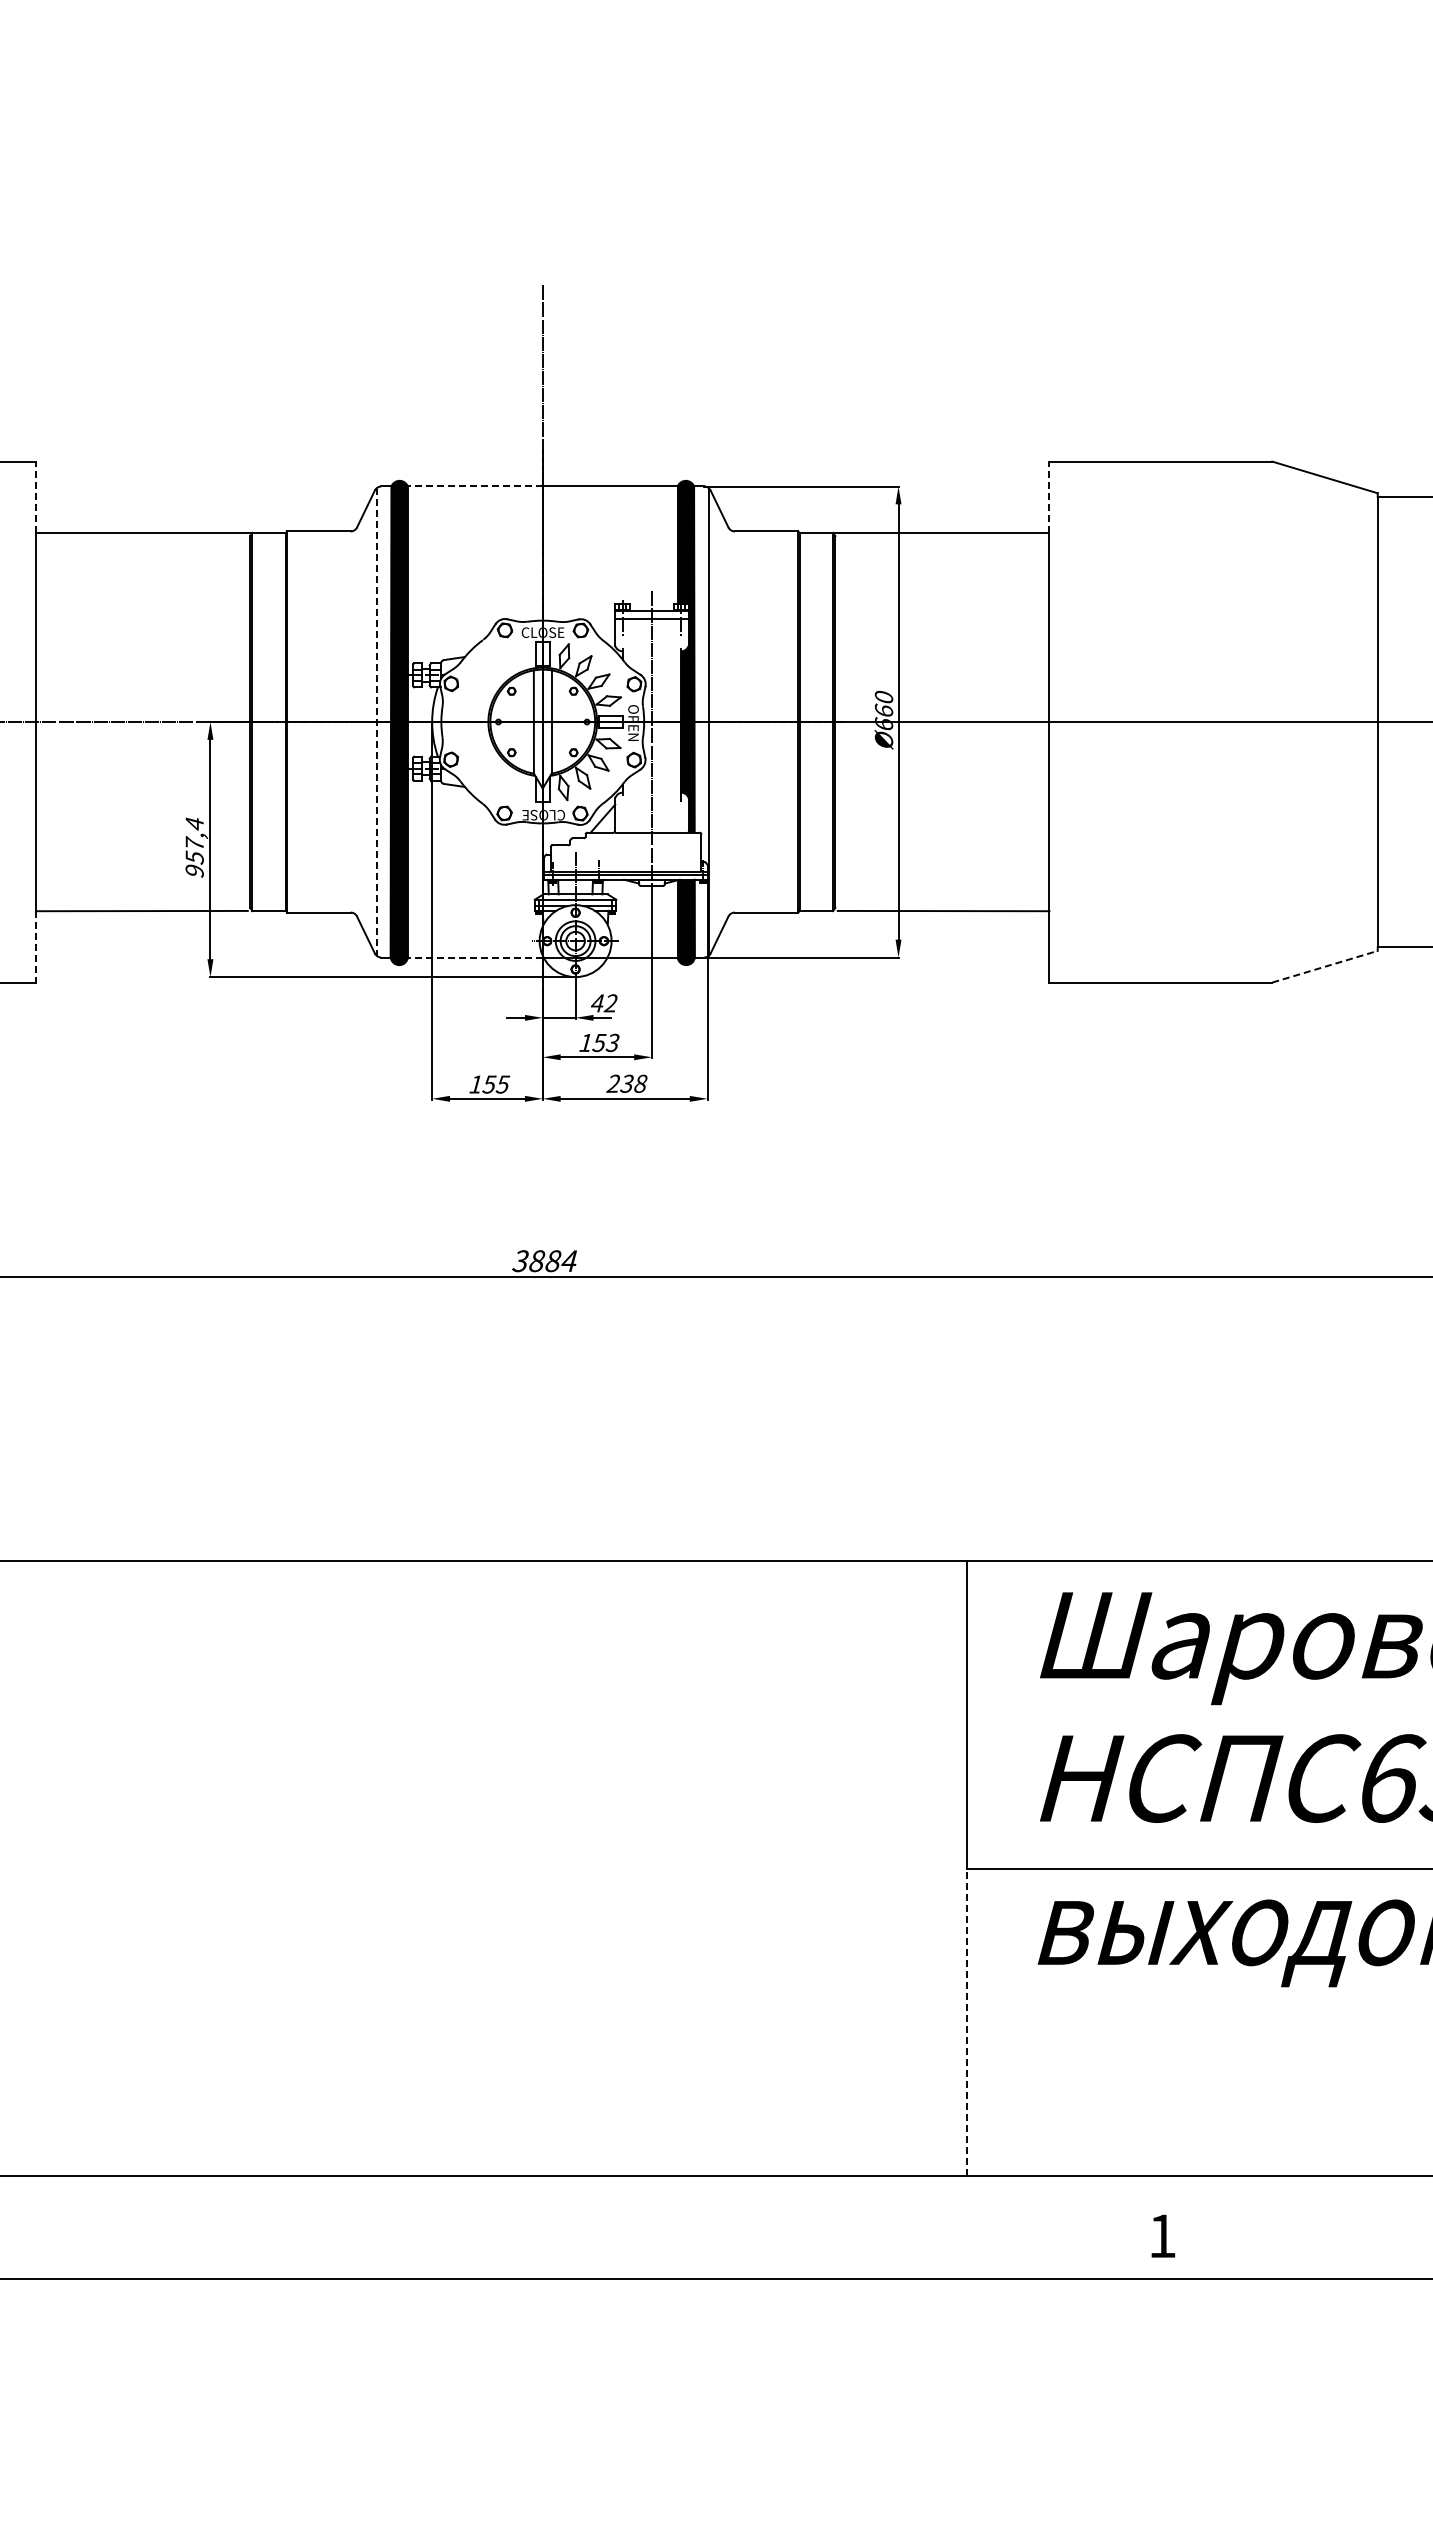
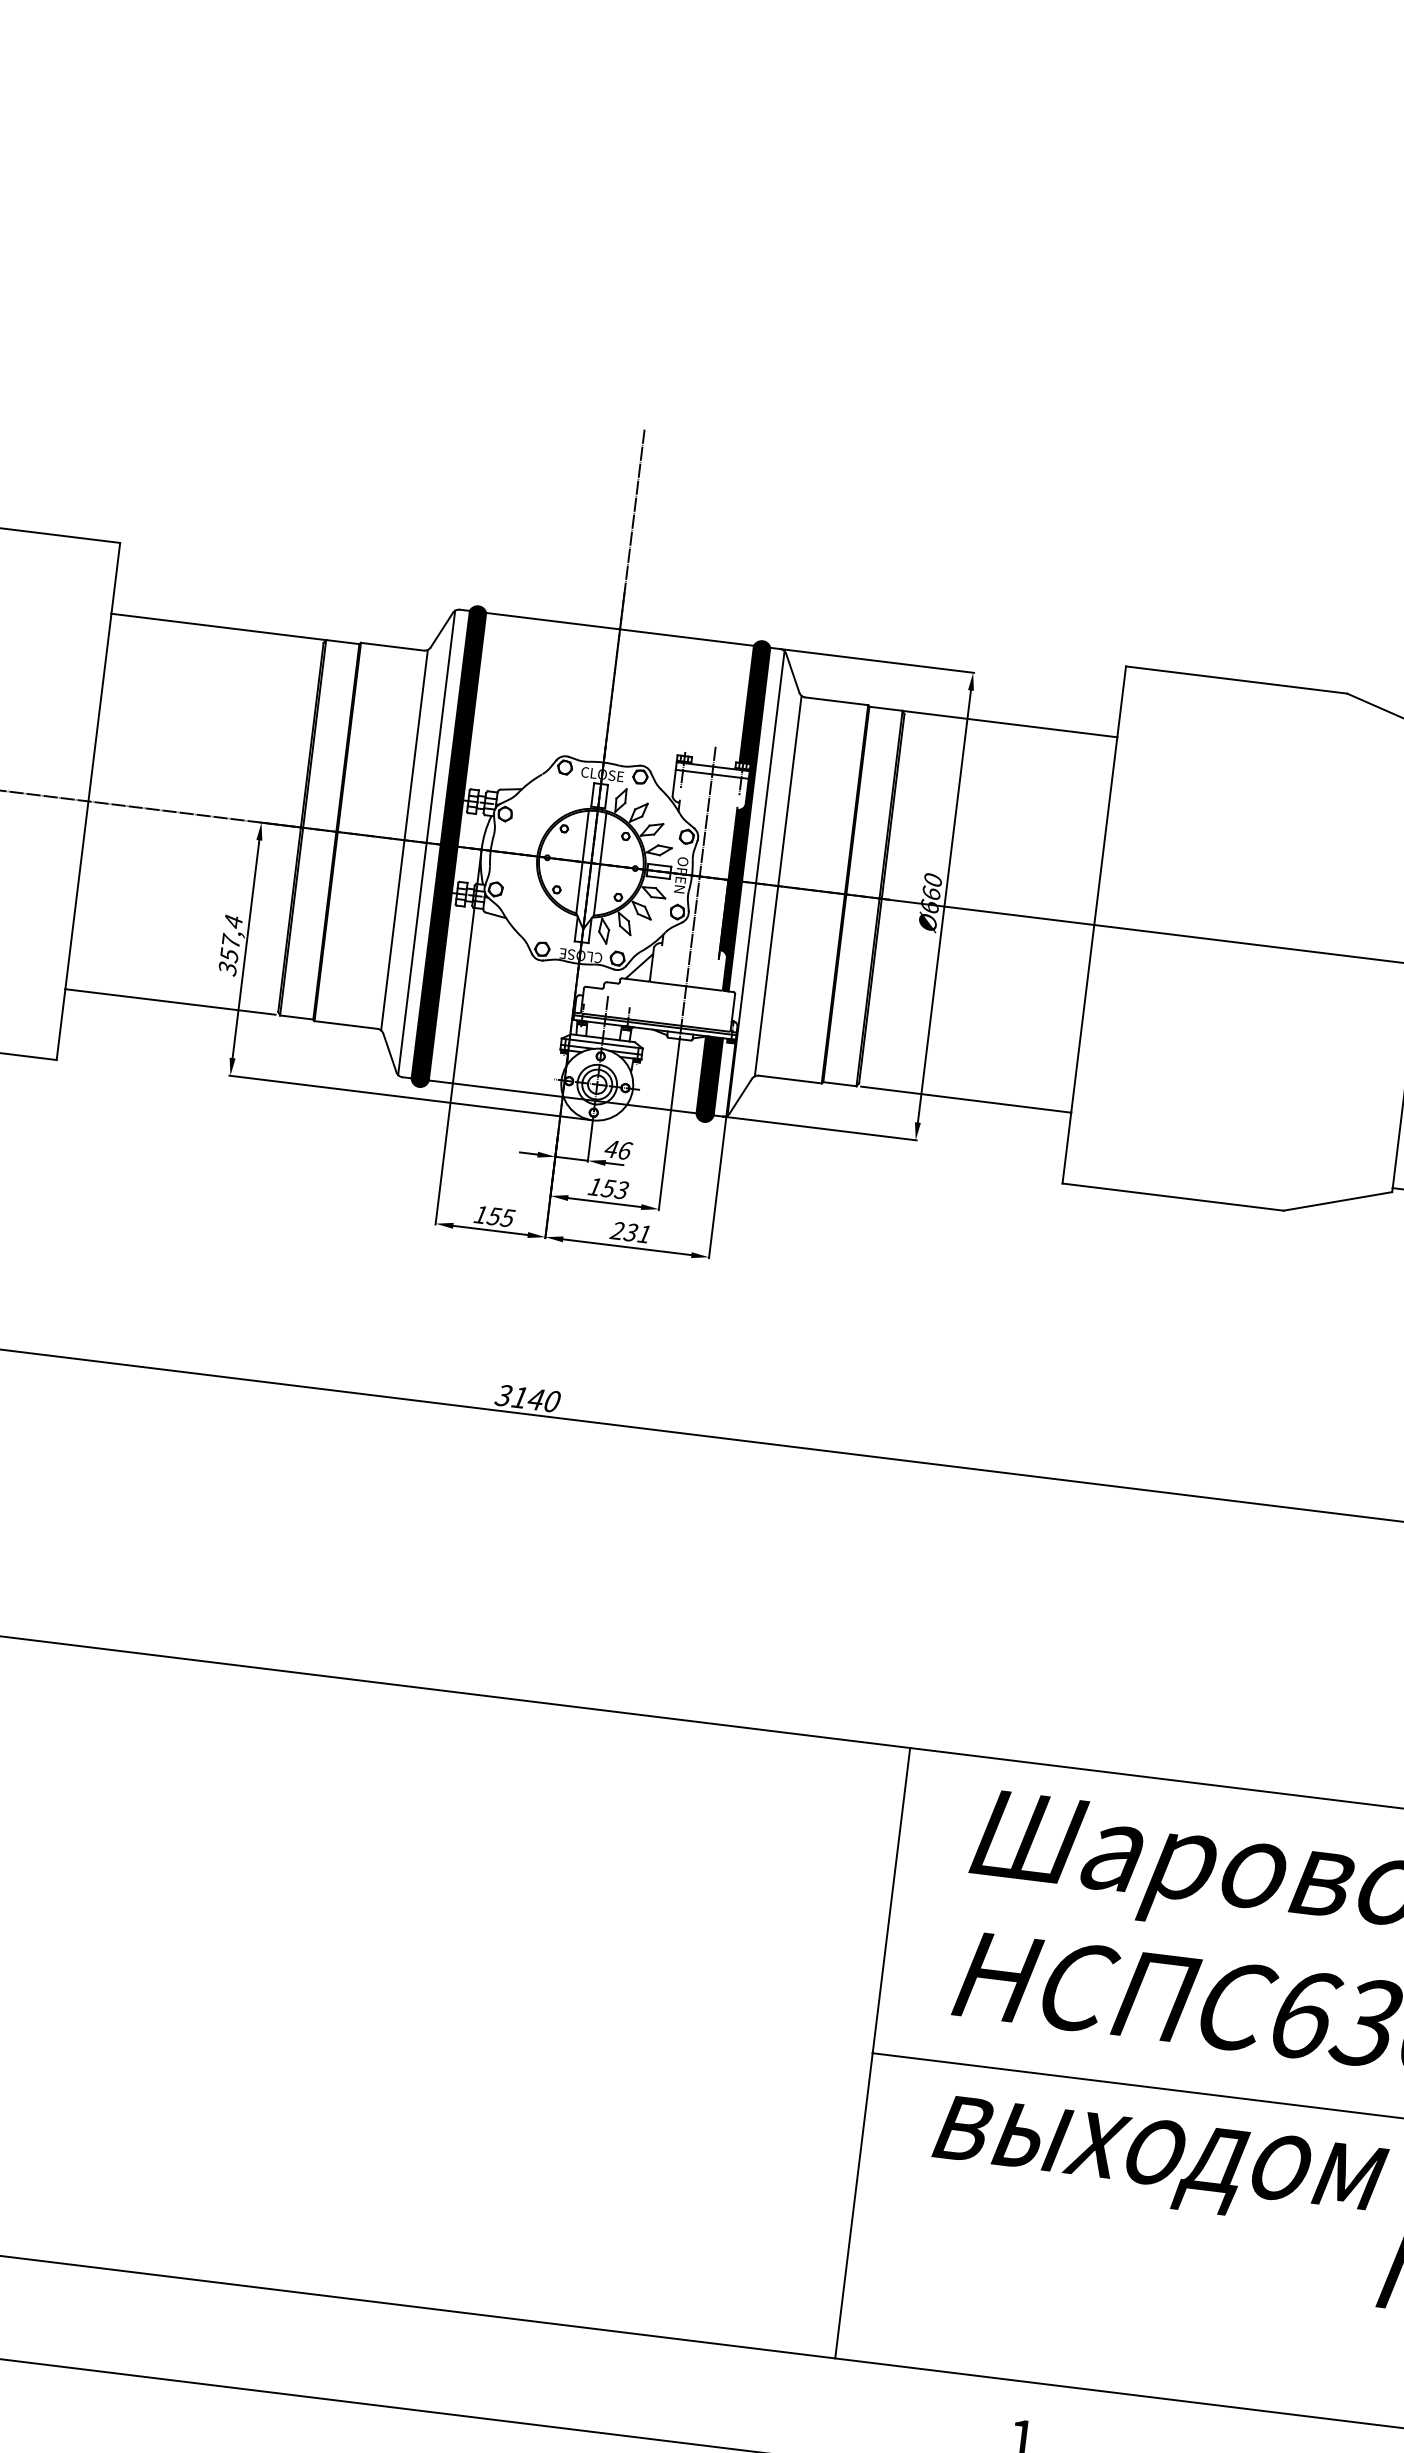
line: (474, 486) -> (552, 621), dashed -> solid
line: (36, 497) -> (116, 578), dashed -> solid
line: (1049, 497) -> (1121, 702), dashed -> solid
line: (354, 721) -> (404, 839), added
line: (731, 721) -> (778, 885), added
line: (376, 722) -> (426, 843), dashed -> solid
text: (194, 871) -> (227, 969), 957,4 -> 357,4
line: (36, 946) -> (61, 1024), dashed -> solid
line: (474, 957) -> (494, 1088), dashed -> solid
line: (1325, 966) -> (1338, 1201), dashed -> solid
text: (610, 1003) -> (624, 1150), 42 -> 46
text: (640, 1083) -> (644, 1233), 238 -> 231
text: (553, 1261) -> (536, 1399), 3884 -> 3140
line: (967, 2022) -> (854, 2205), dashed -> solid

